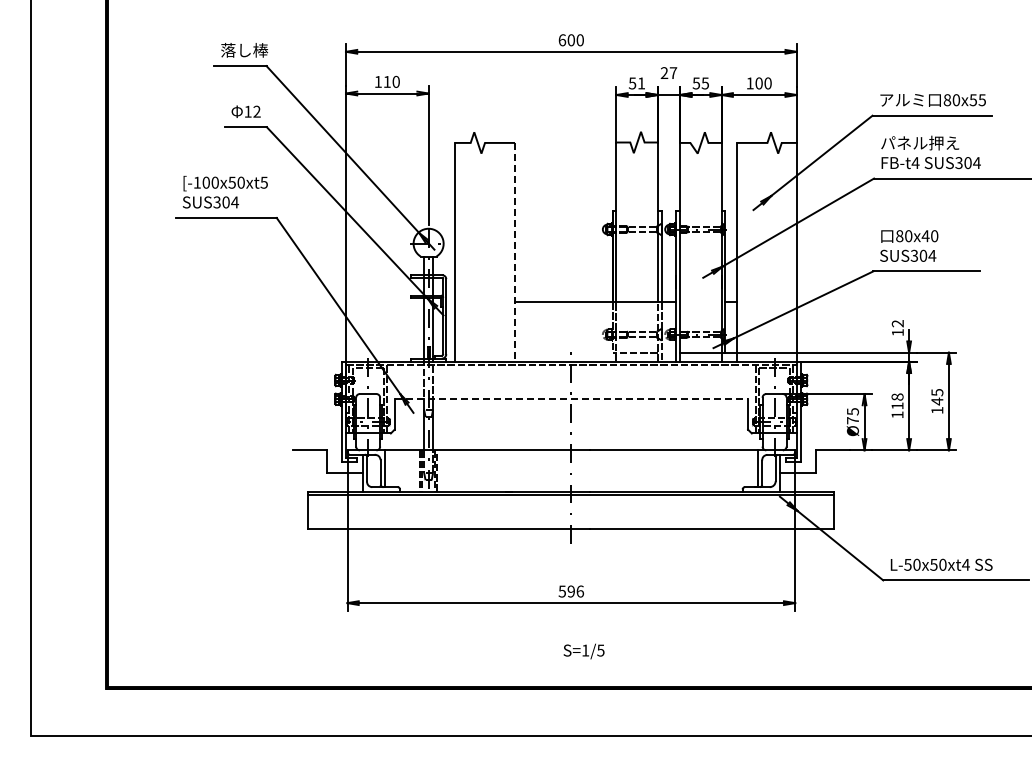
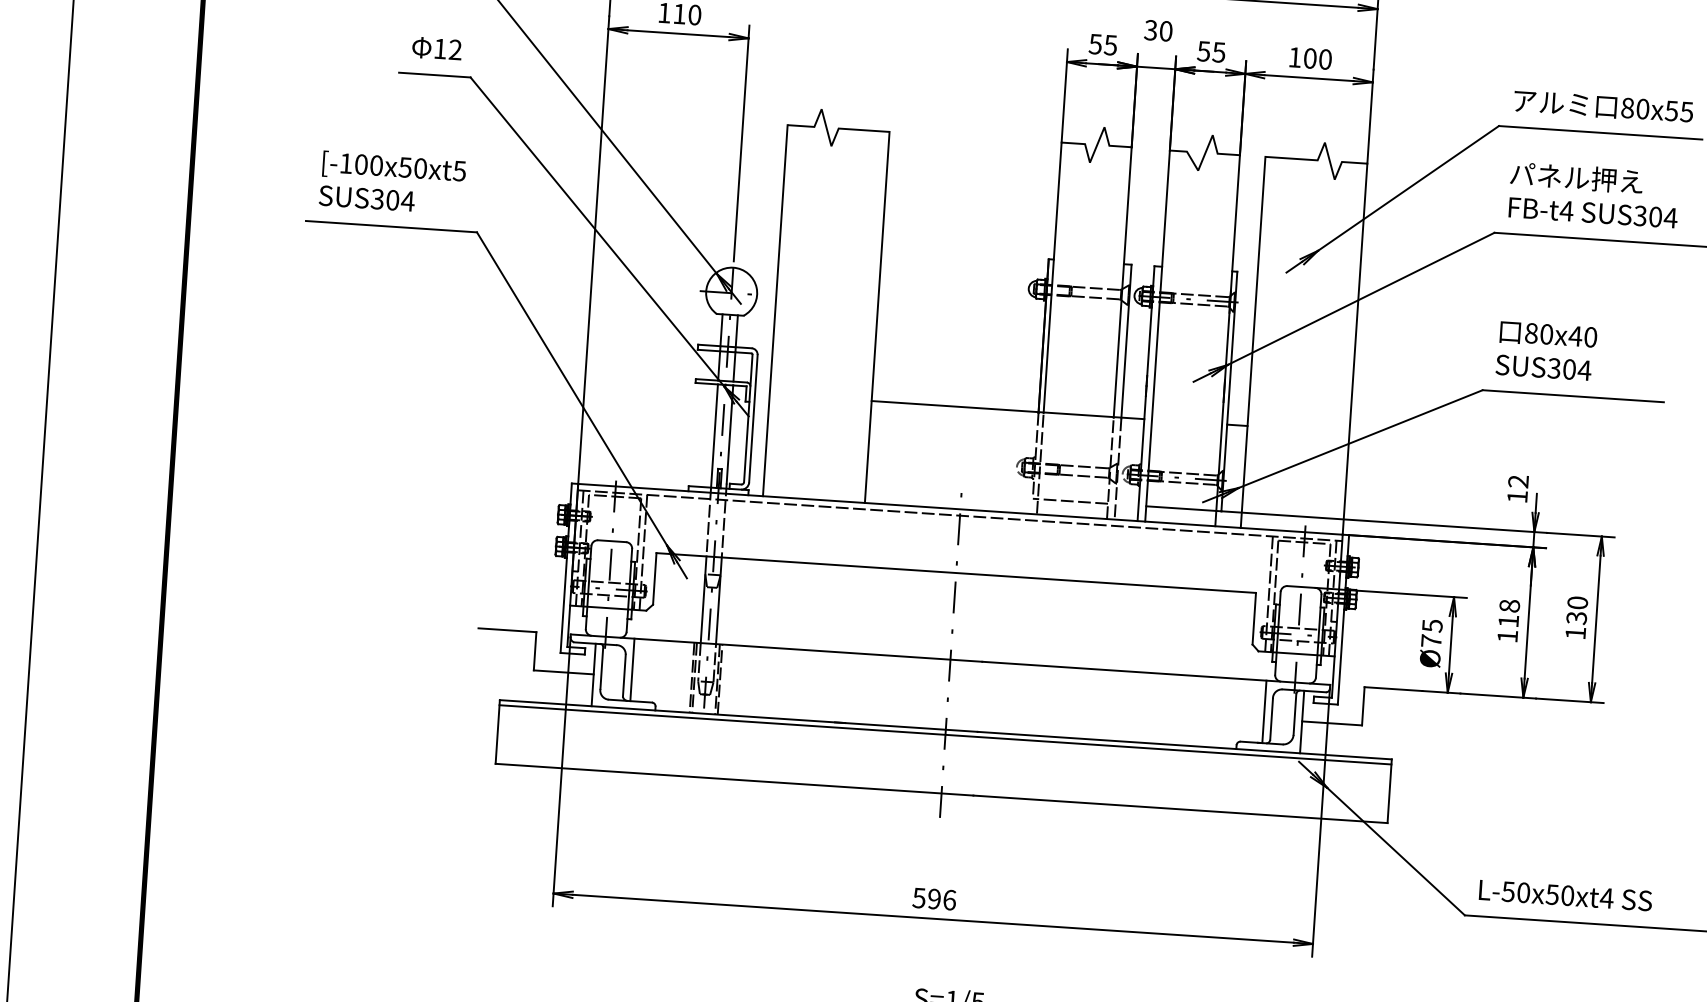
text: (668, 73) -> (1157, 31), 27 -> 30
text: (641, 83) -> (1110, 45), 51 -> 55
line: (515, 252) -> (878, 317), dashed -> solid
text: (937, 396) -> (1577, 609), 145 -> 130
line: (571, 399) -> (956, 573), dashed -> solid

